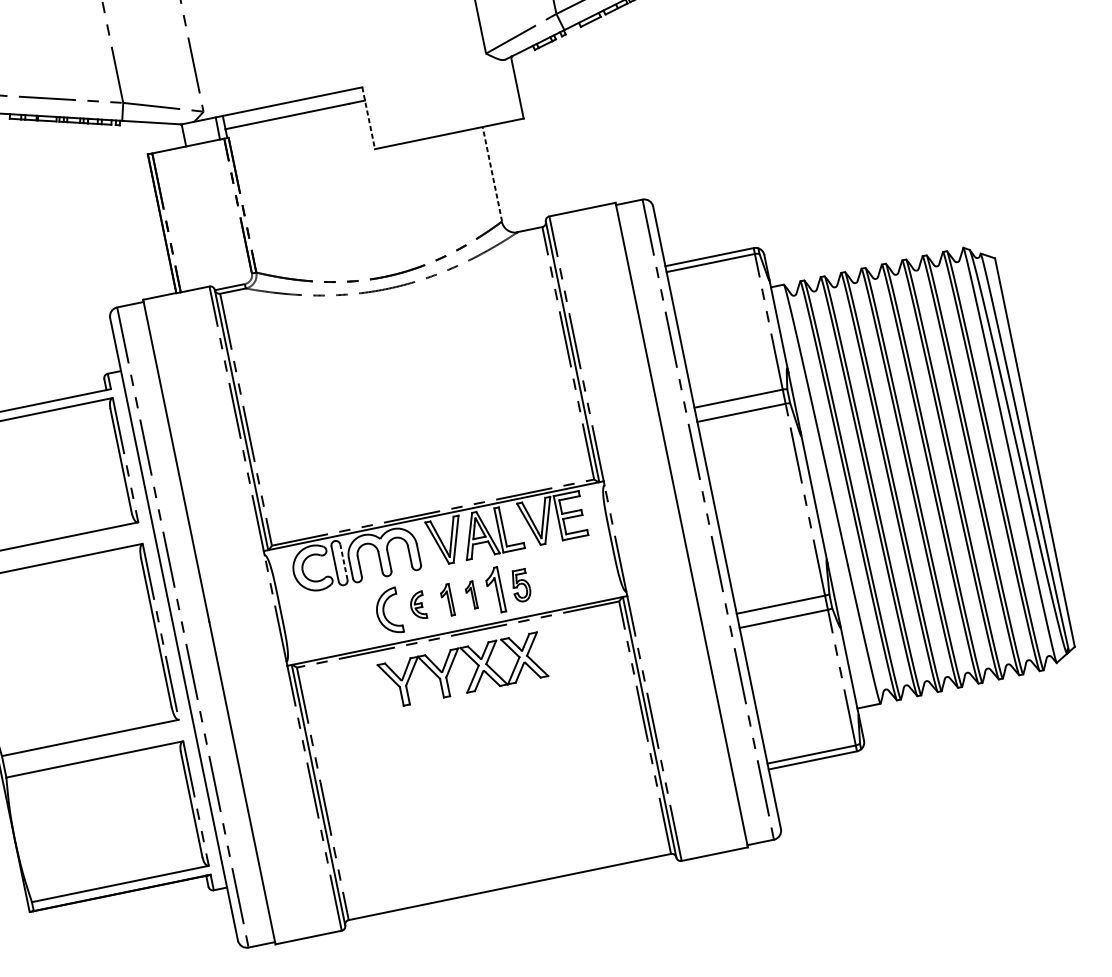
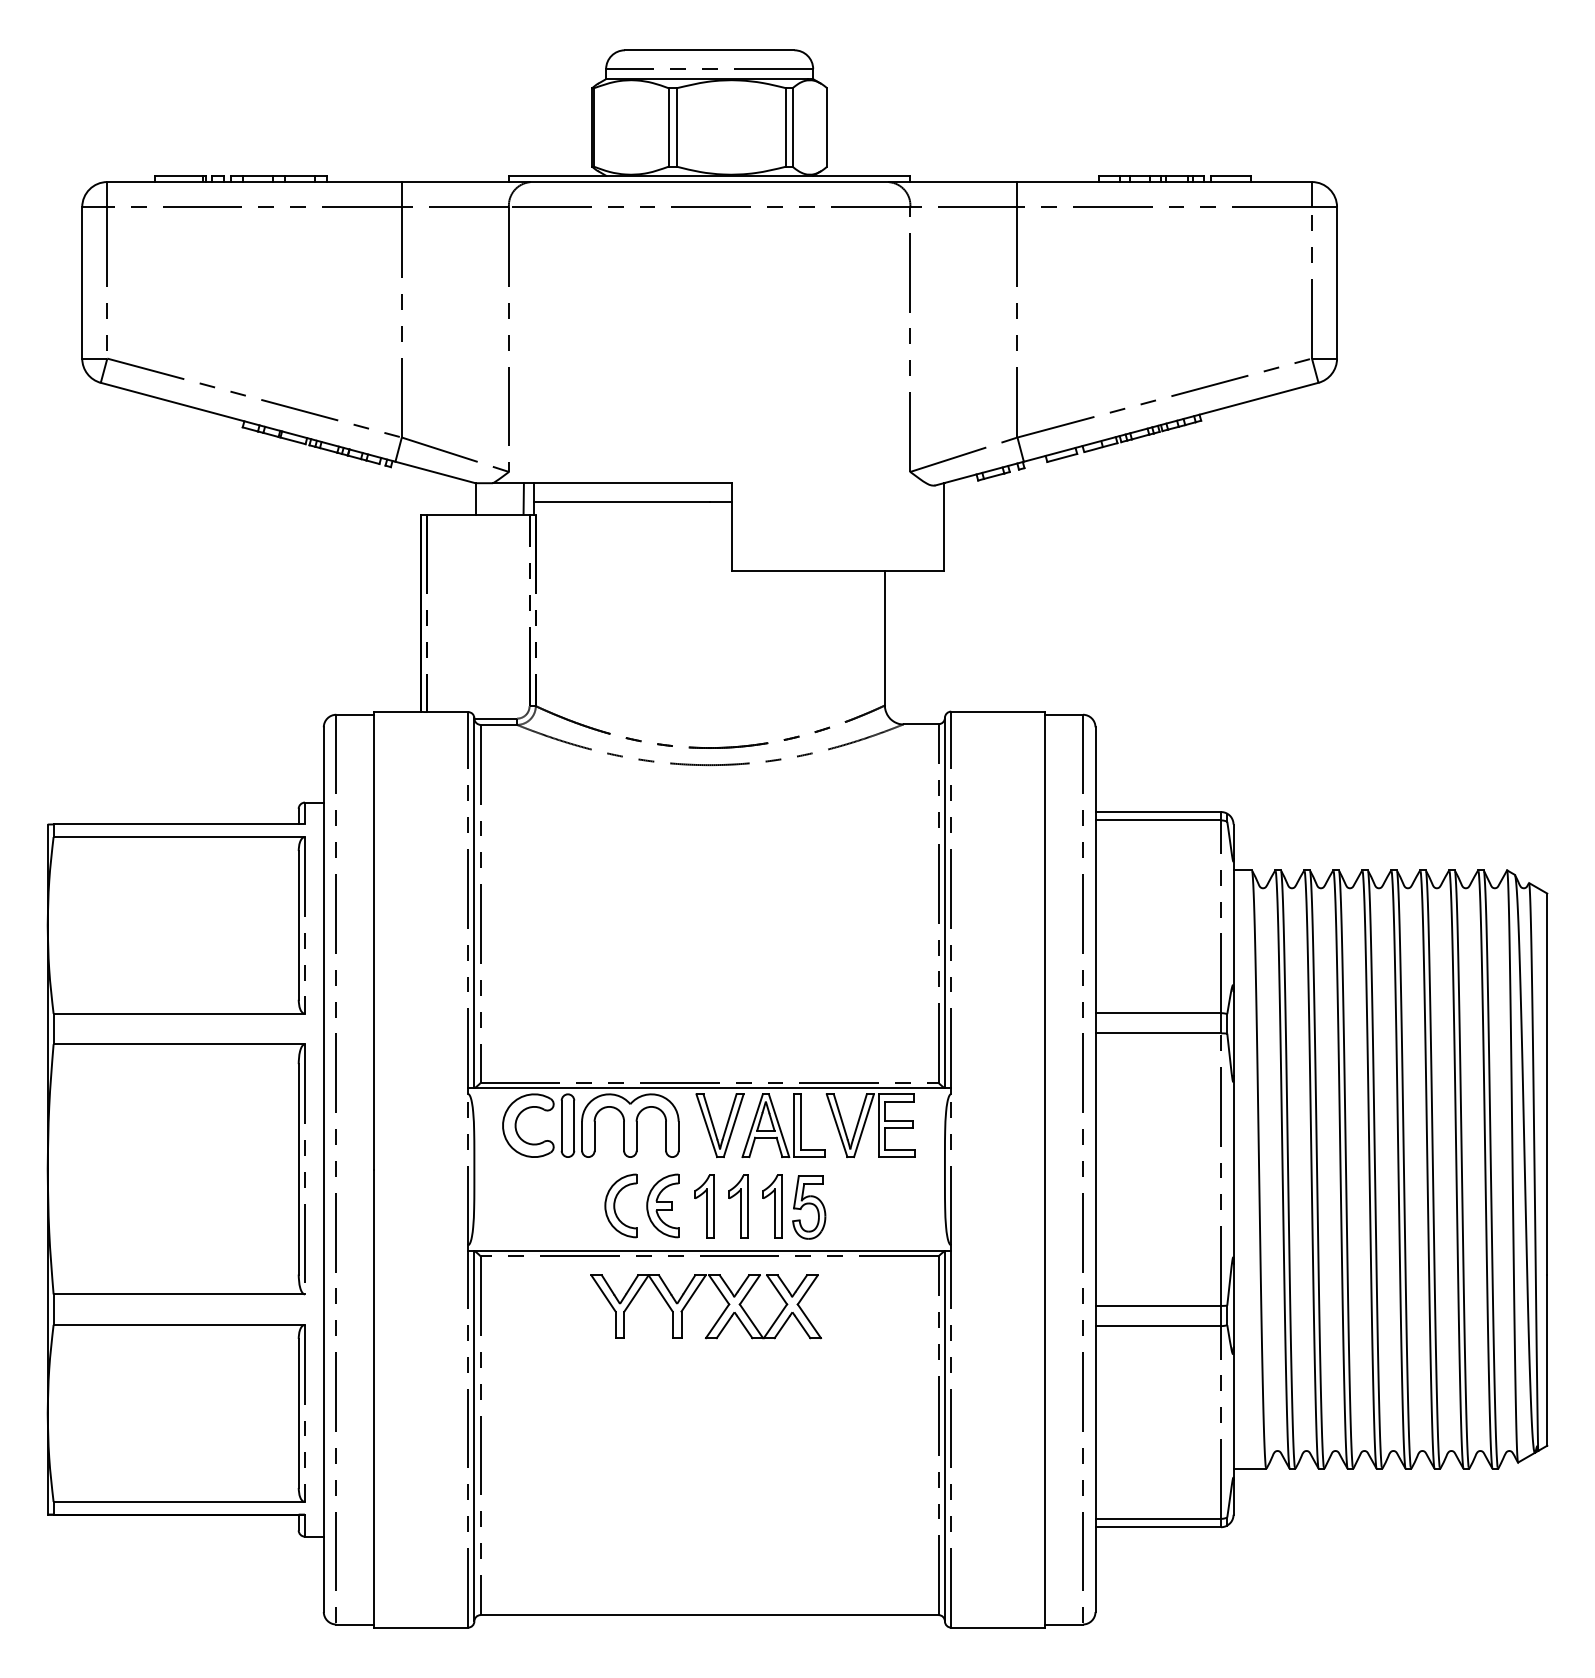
line: (368, 118) -> (732, 527), dashed -> solid
line: (492, 173) -> (885, 637), dashed -> solid
line: (344, 562) -> (574, 1125), dashed -> solid
part: (521, 585) -> (809, 1207), size x1.43
part: (471, 595) -> (738, 1206), size x1.67
part: (447, 600) -> (704, 1206), size x1.43
part: (417, 605) -> (662, 1205), size x1.67

